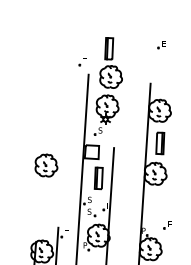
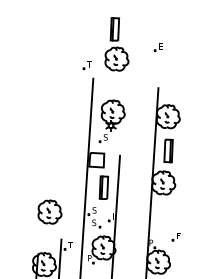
part: (161, 45) -> (158, 48), moved
part: (110, 62) -> (116, 43), moved
part: (46, 165) -> (50, 212), moved

